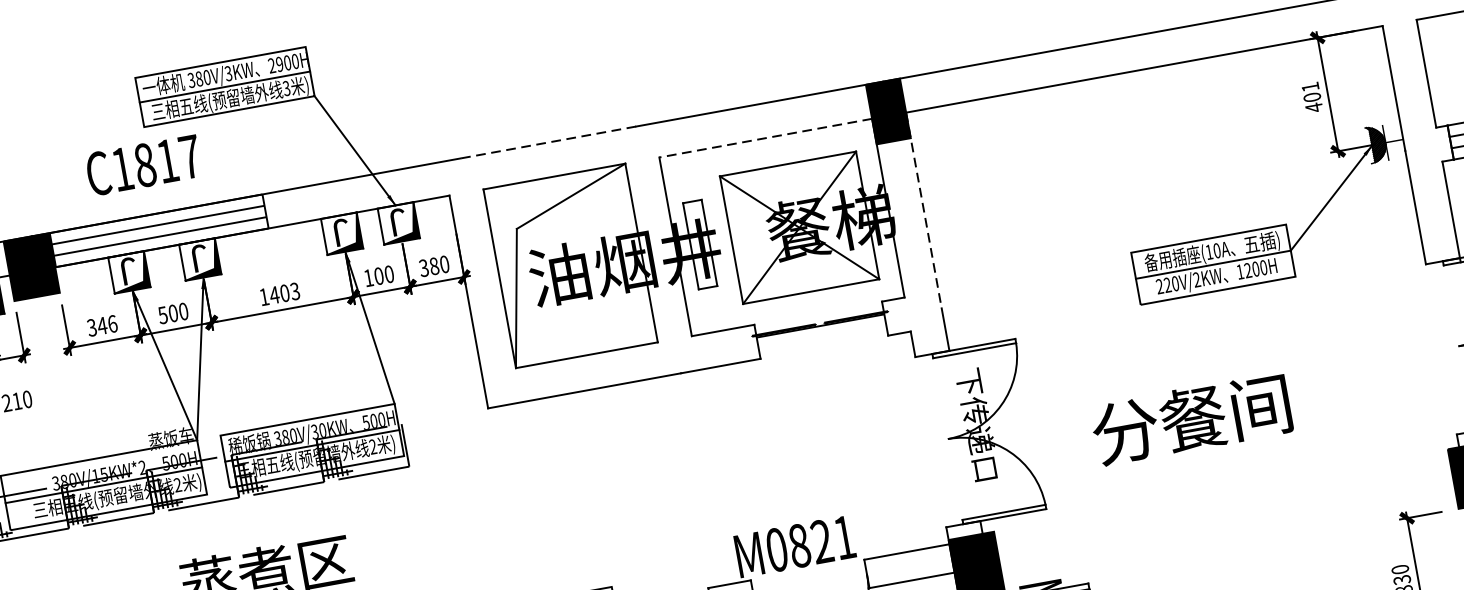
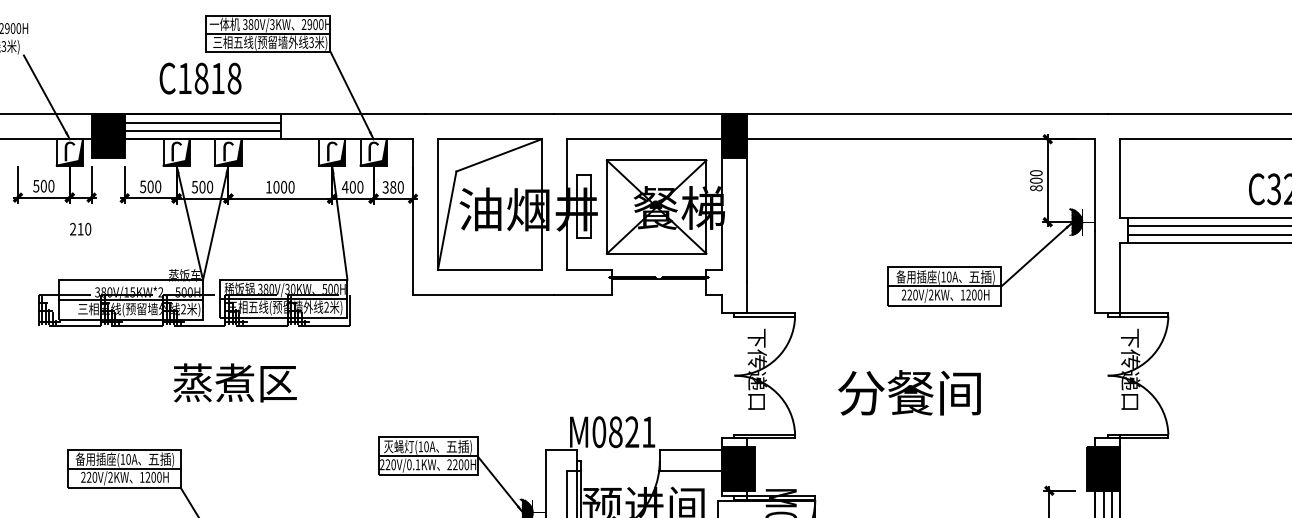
text: (1312, 97) -> (1036, 180), 401 -> 800
line: (766, 138) -> (644, 139), dashed -> solid
line: (547, 142) -> (489, 114), dashed -> solid
text: (190, 156) -> (234, 78), C1817 -> C1818
line: (923, 210) -> (746, 210), dashed -> solid
text: (367, 278) -> (344, 187), 100 -> 400
text: (284, 292) -> (283, 186), 1403 -> 1000
text: (102, 325) -> (150, 186), 346 -> 500

